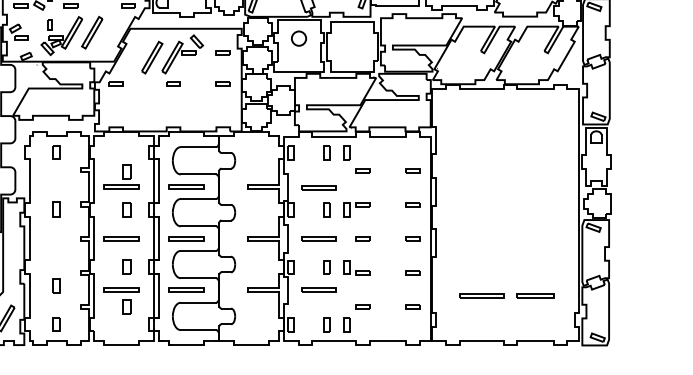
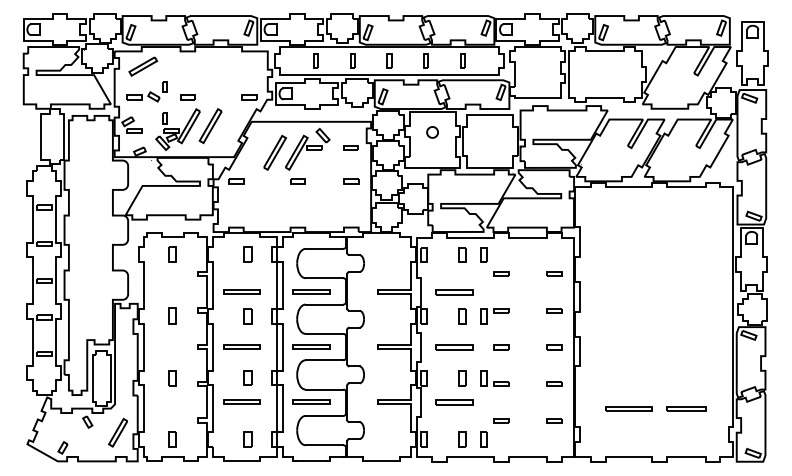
circle: (298, 38) -> (432, 132), size x0.71
part: (126, 171) -> (247, 254), moved
part: (56, 286) -> (172, 378), moved
part: (126, 307) -> (247, 439), moved

